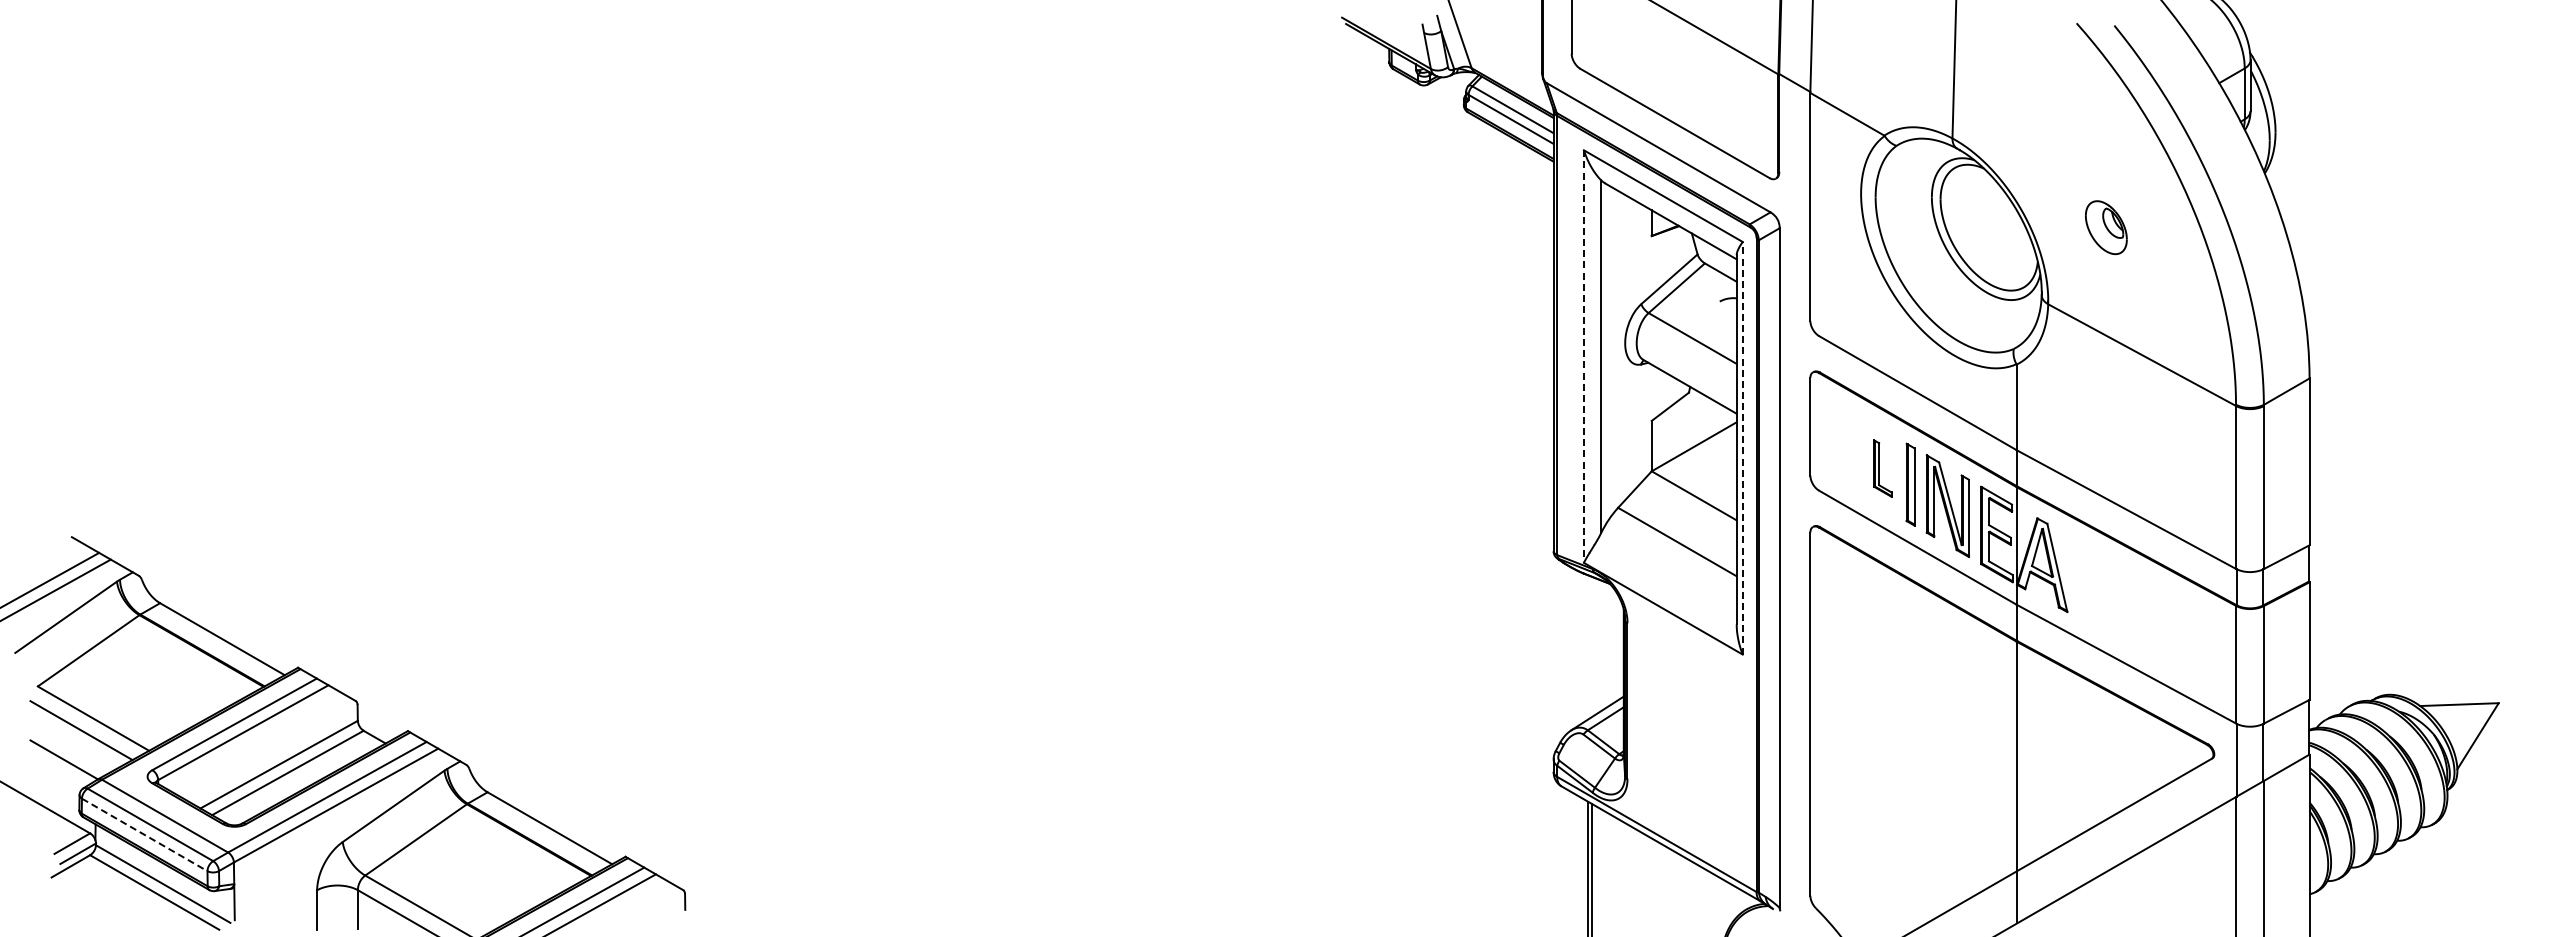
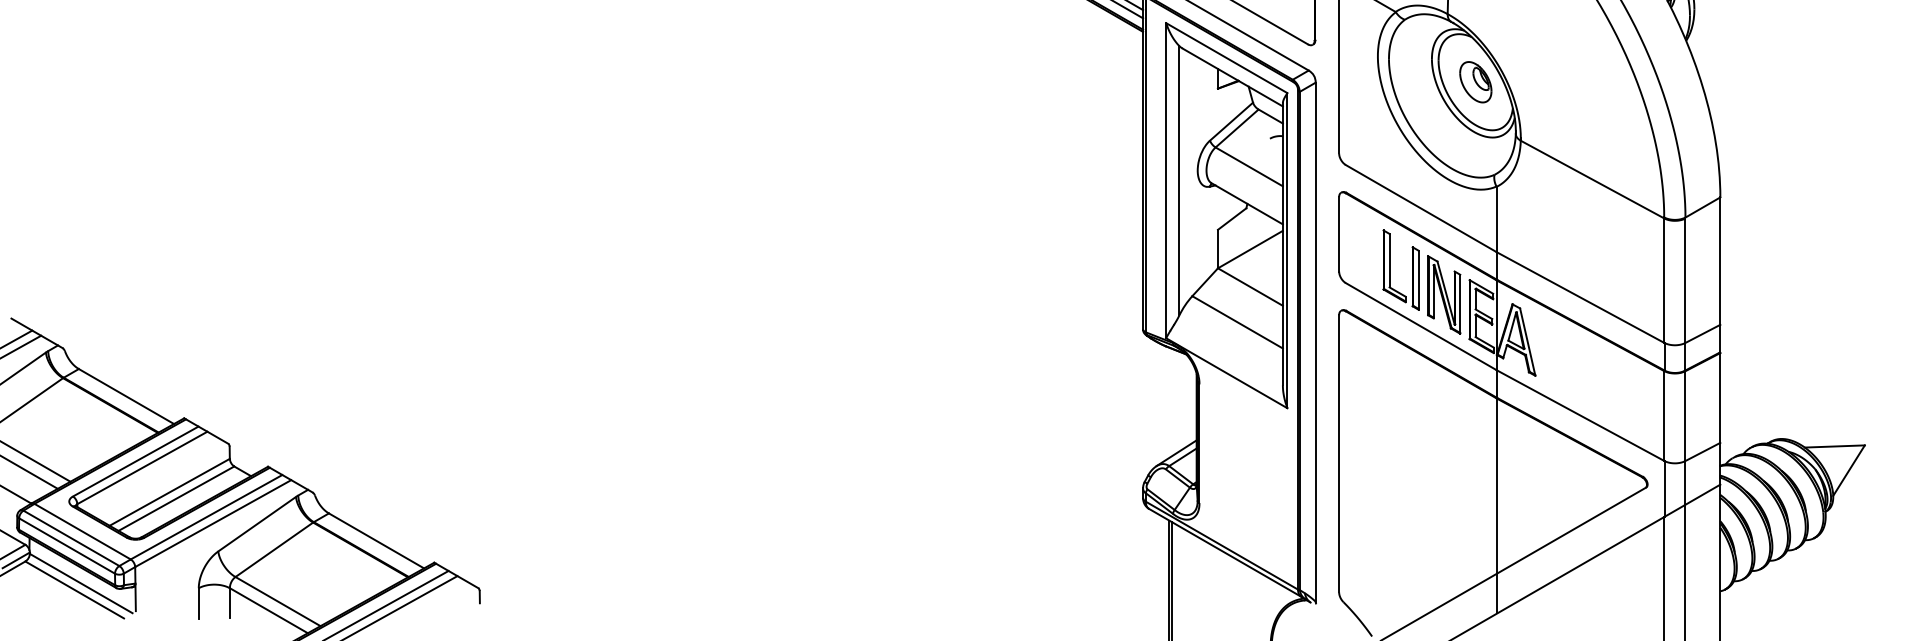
part: (2106, 227) -> (1475, 82), moved
line: (1583, 357) -> (1165, 181), dashed -> solid
line: (1742, 447) -> (1287, 250), dashed -> solid
part: (1882, 468) -> (1394, 266), size x1.67
line: (145, 835) -> (67, 546), dashed -> solid

